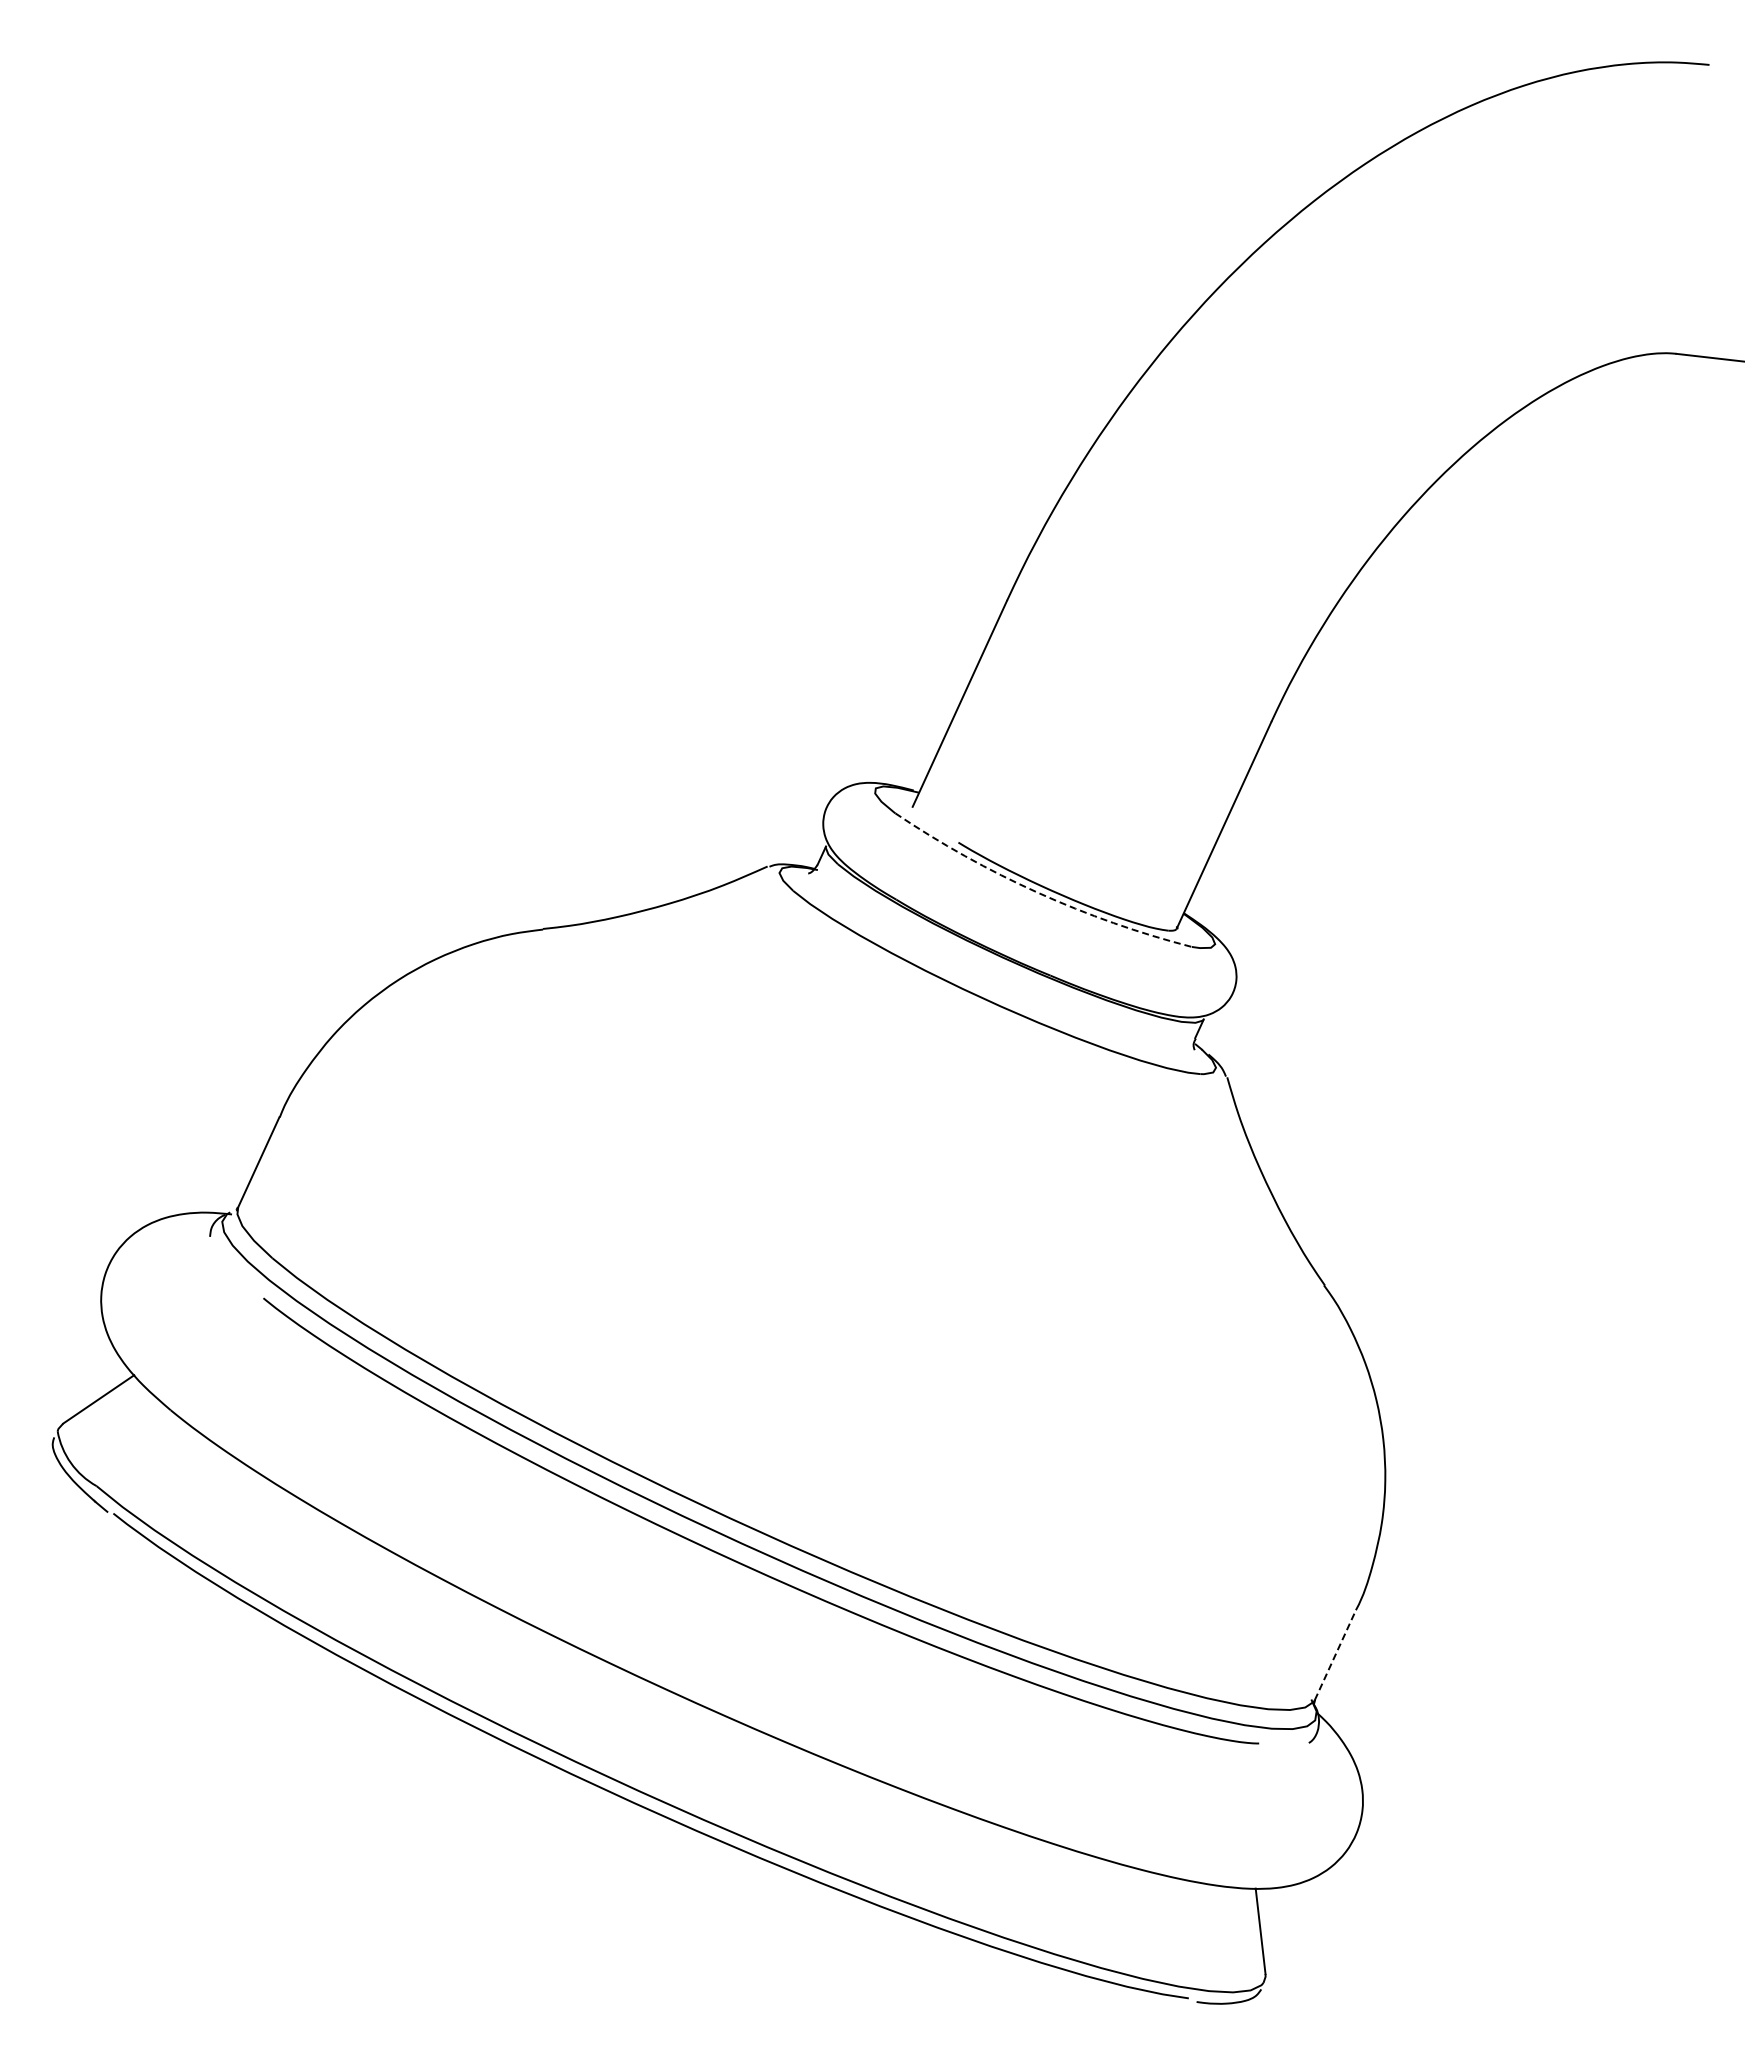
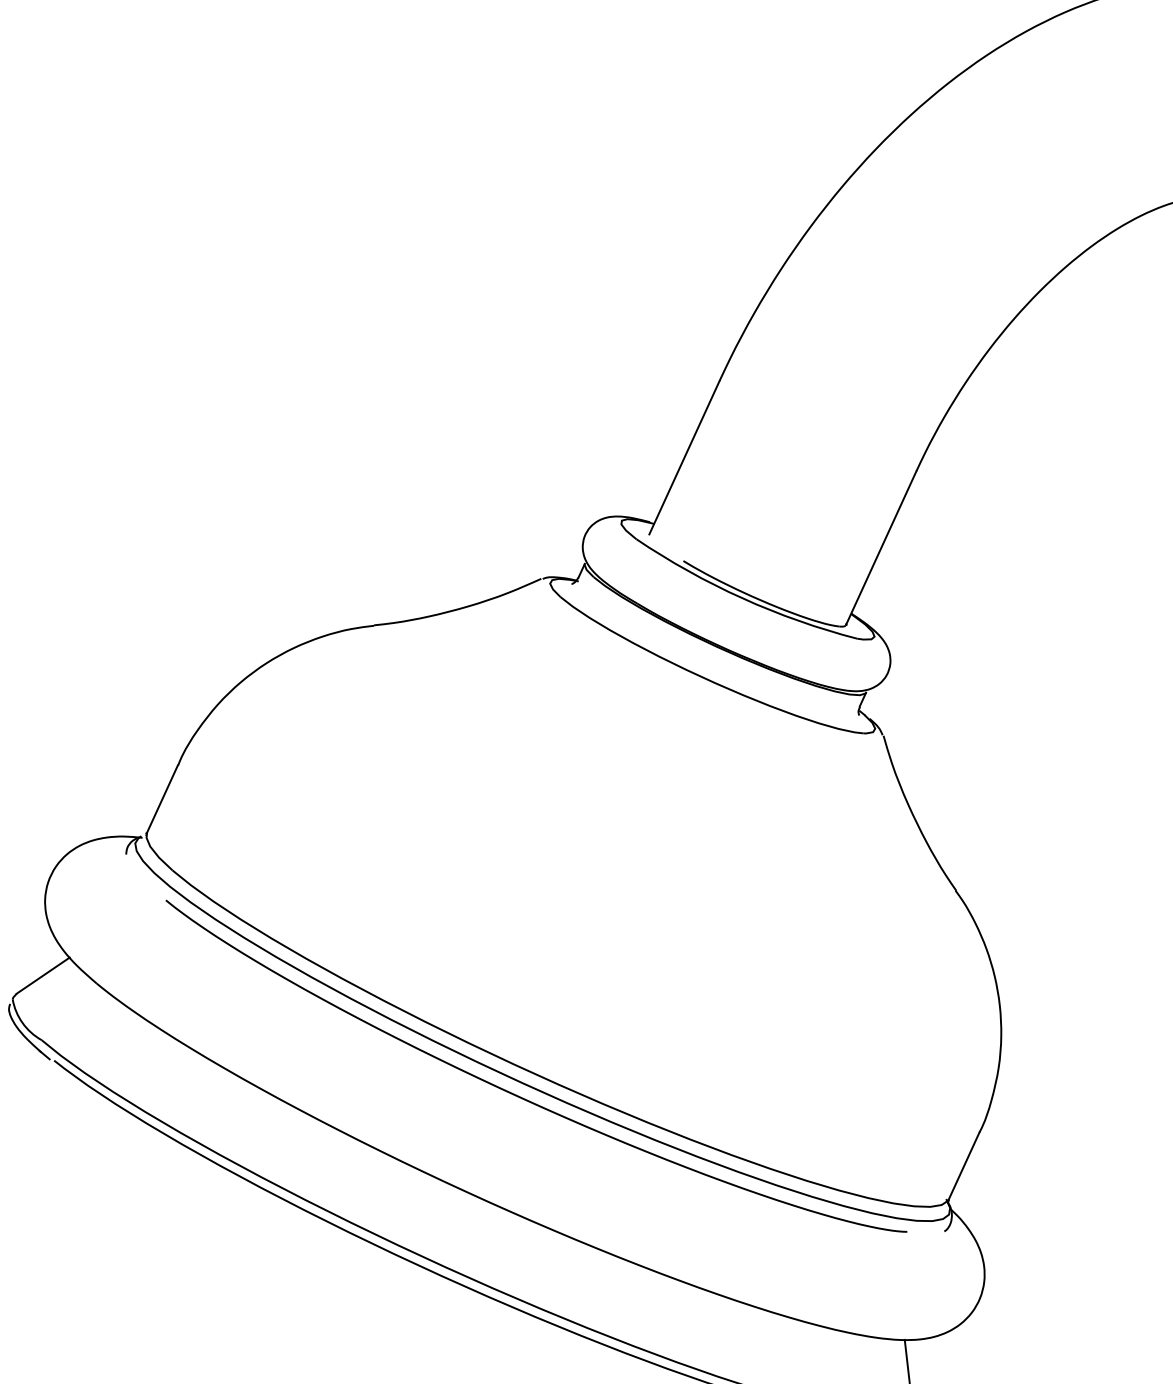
arc: (1037, 892) -> (742, 598), dashed -> solid
line: (1335, 1655) -> (964, 1166), dashed -> solid

